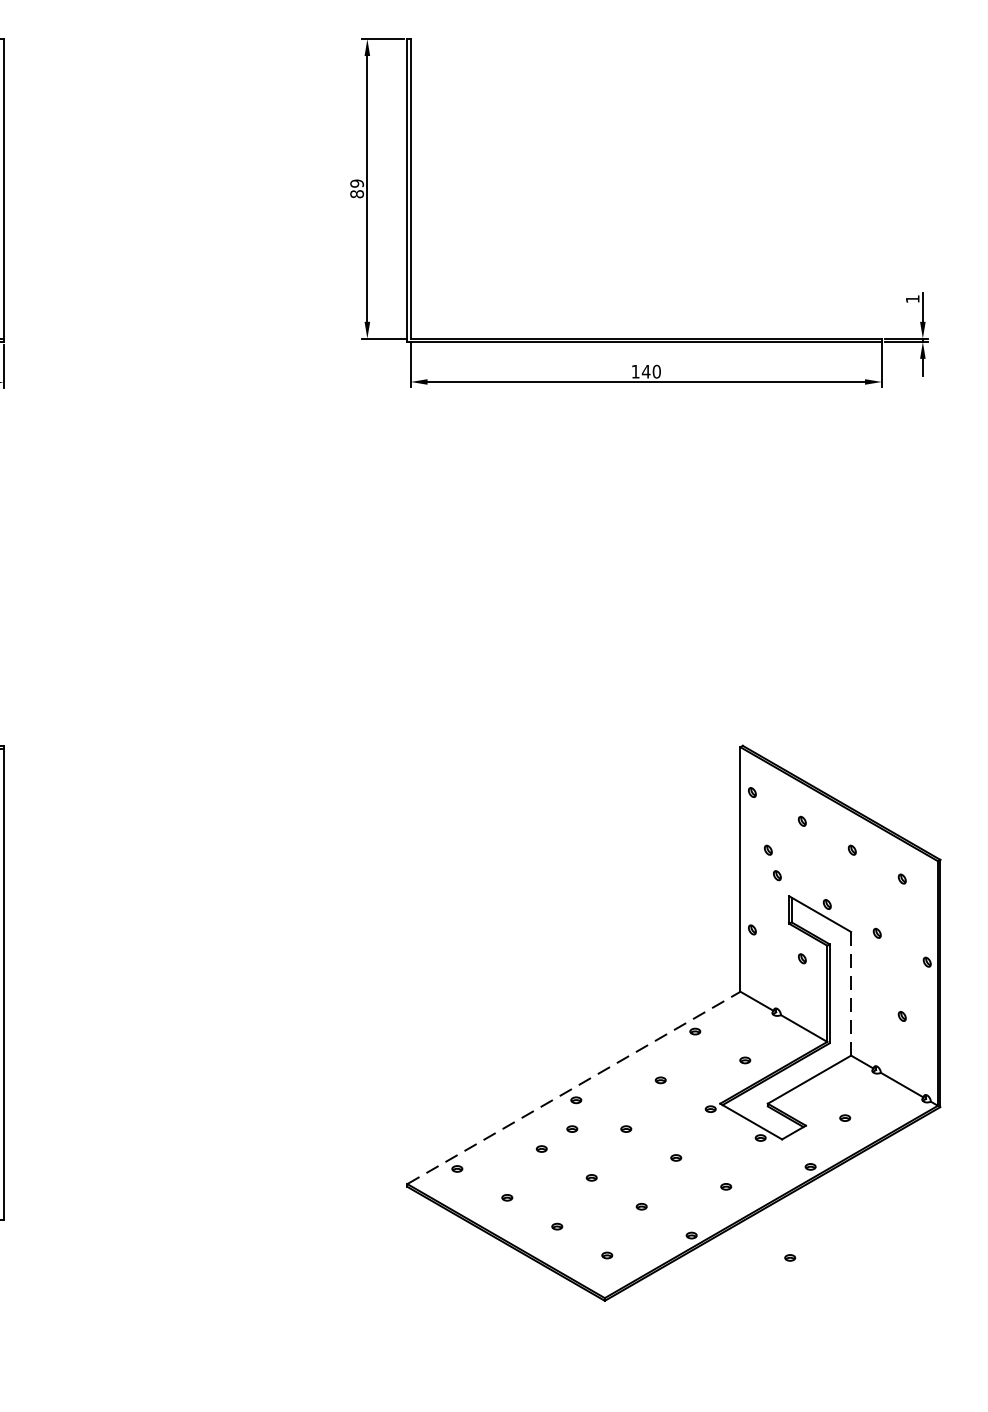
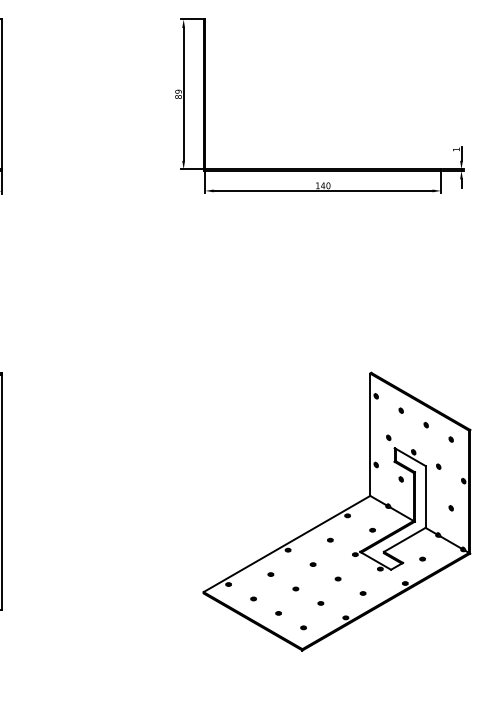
part: (766, 848) -> (383, 424), removed
line: (850, 992) -> (425, 496), dashed -> solid
line: (574, 1086) -> (287, 543), dashed -> solid
part: (570, 1128) -> (285, 564), removed
part: (788, 1256) -> (394, 628), removed

